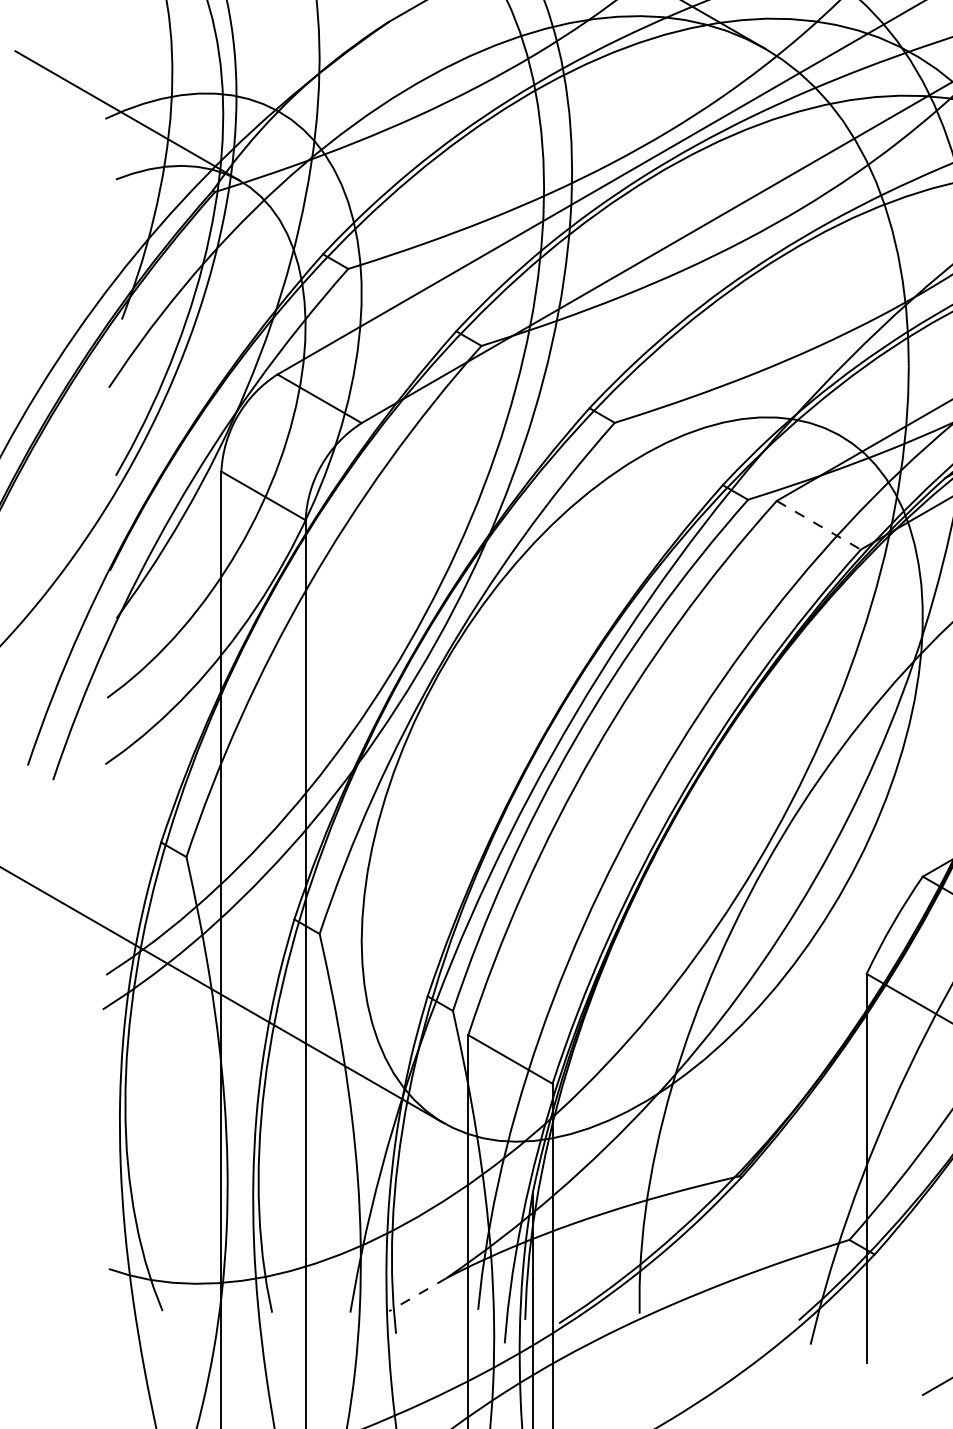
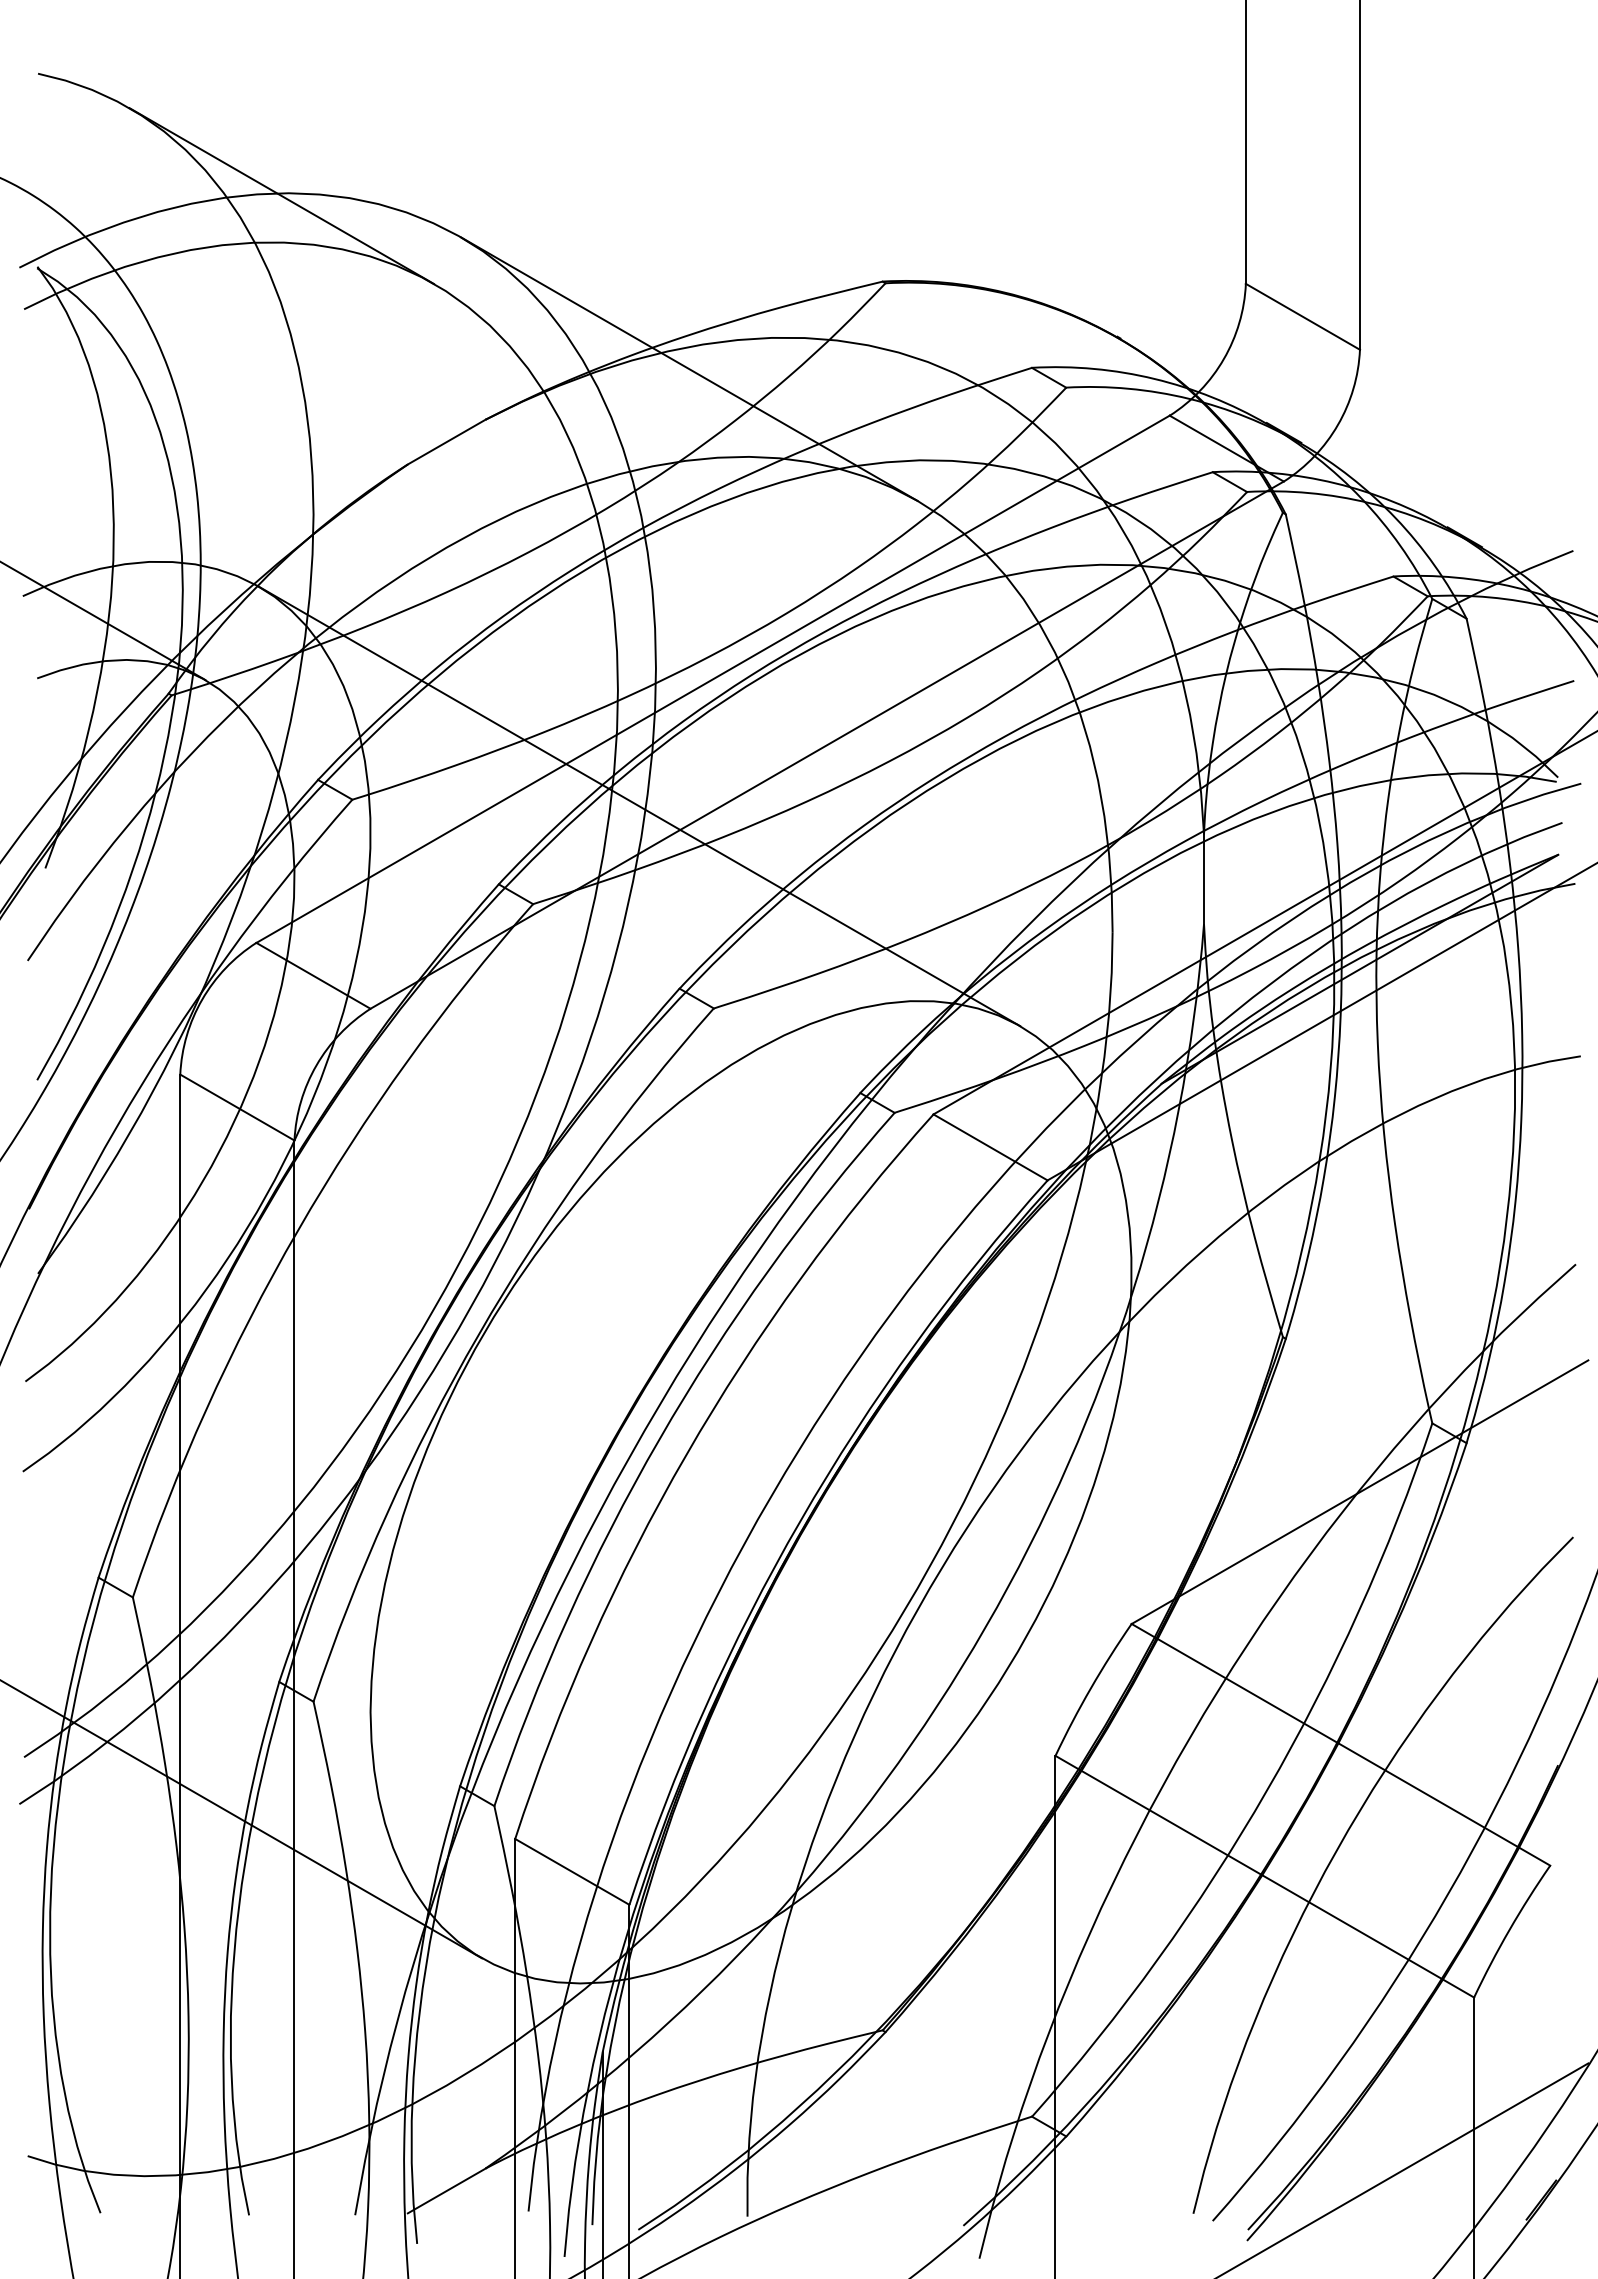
line: (559, 273) -> (639, 806), added
line: (818, 525) -> (990, 1147), dashed -> solid
line: (417, 1294) -> (446, 2190), dashed -> solid

